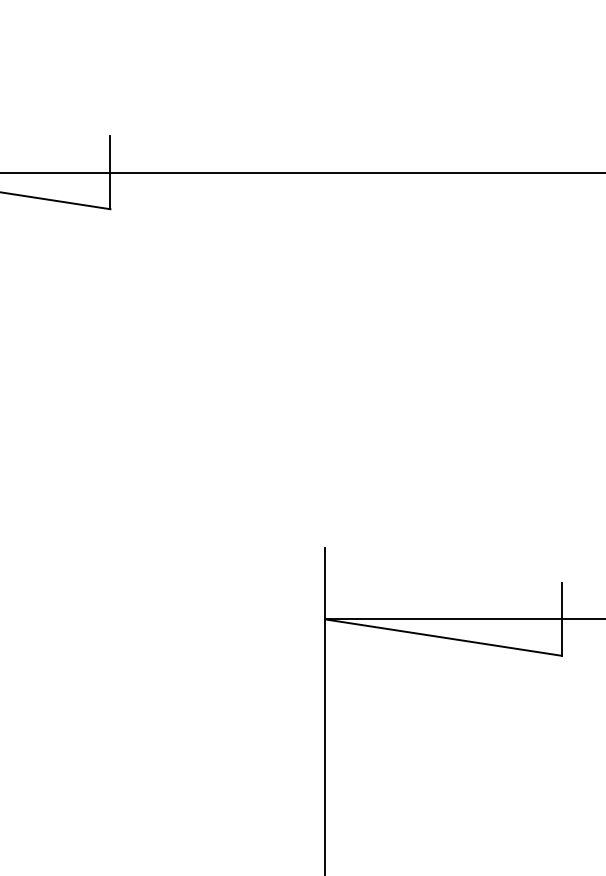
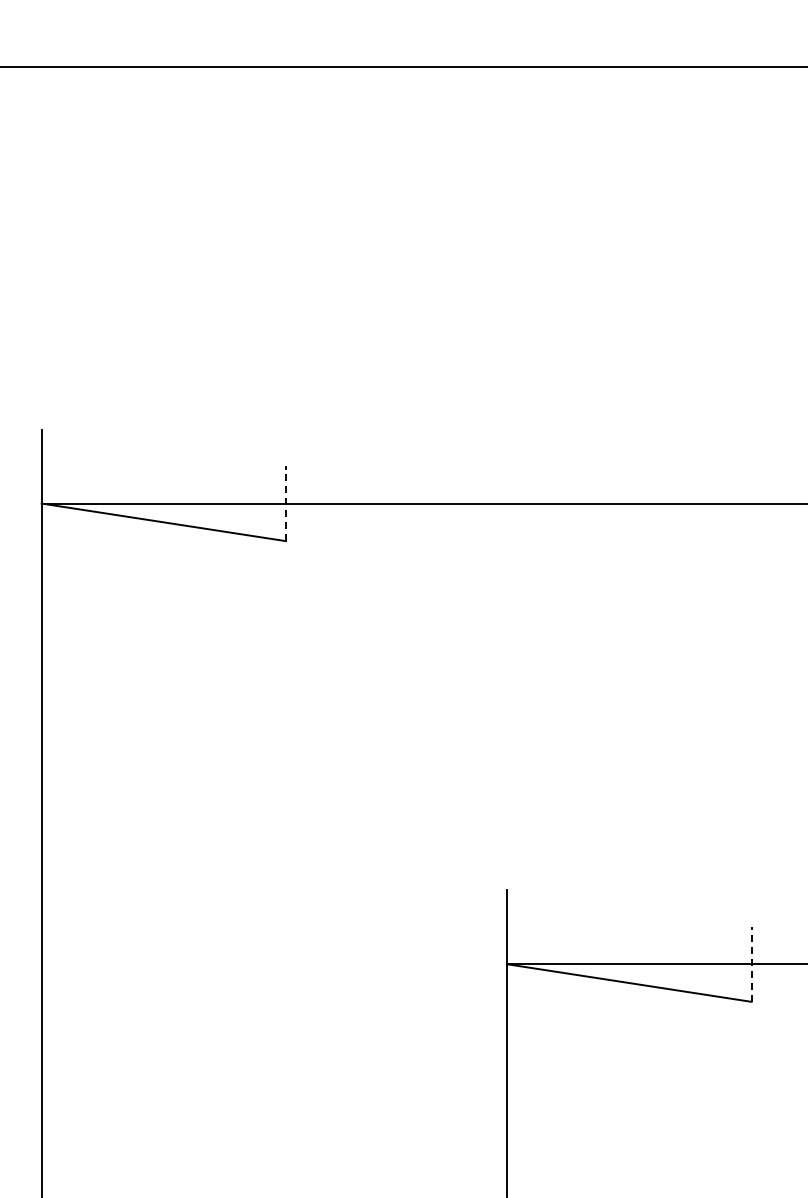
line: (110, 172) -> (285, 503), solid -> dashed
line: (561, 619) -> (751, 964), solid -> dashed

